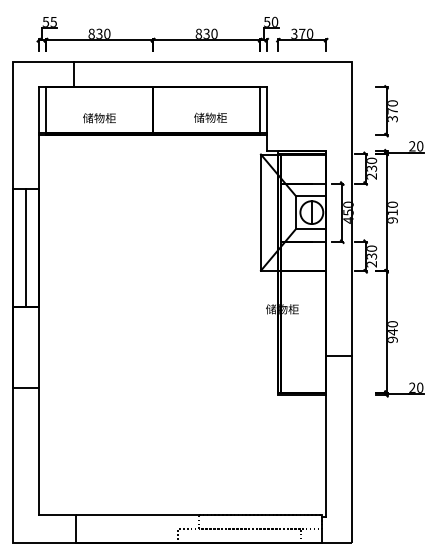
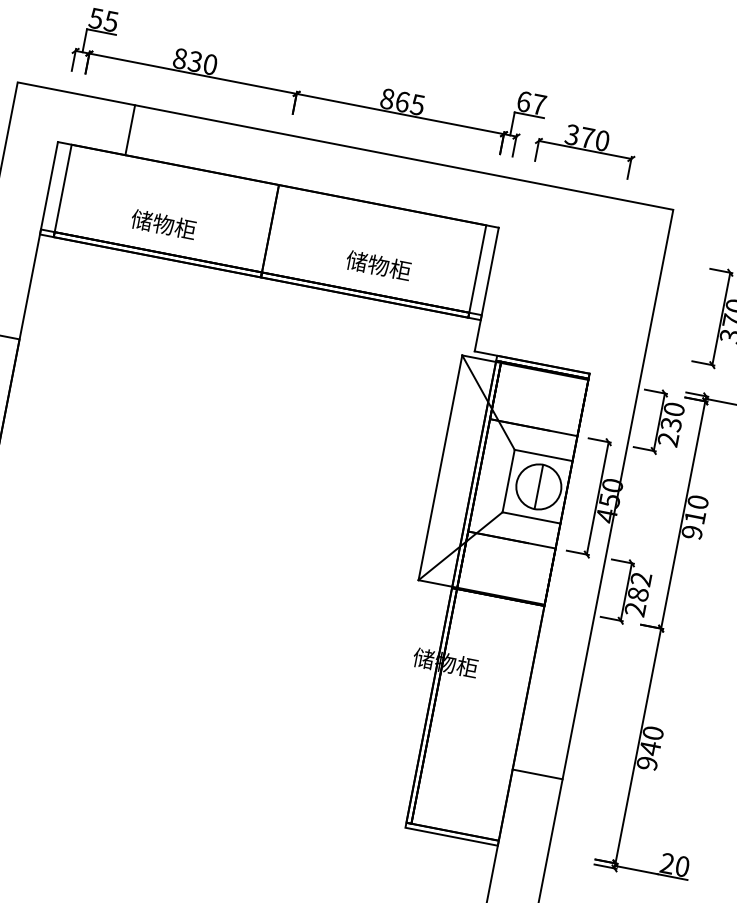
text: (271, 21) -> (532, 102), 50 -> 67
text: (210, 33) -> (410, 102), 830 -> 865
text: (372, 252) -> (641, 586), 230 -> 282

